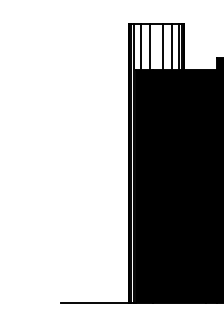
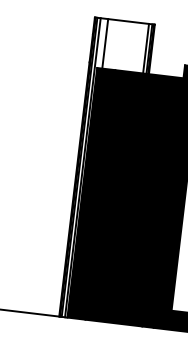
line: (150, 47) -> (115, 45), removed
line: (162, 47) -> (128, 47), removed
line: (171, 47) -> (138, 48), removed

